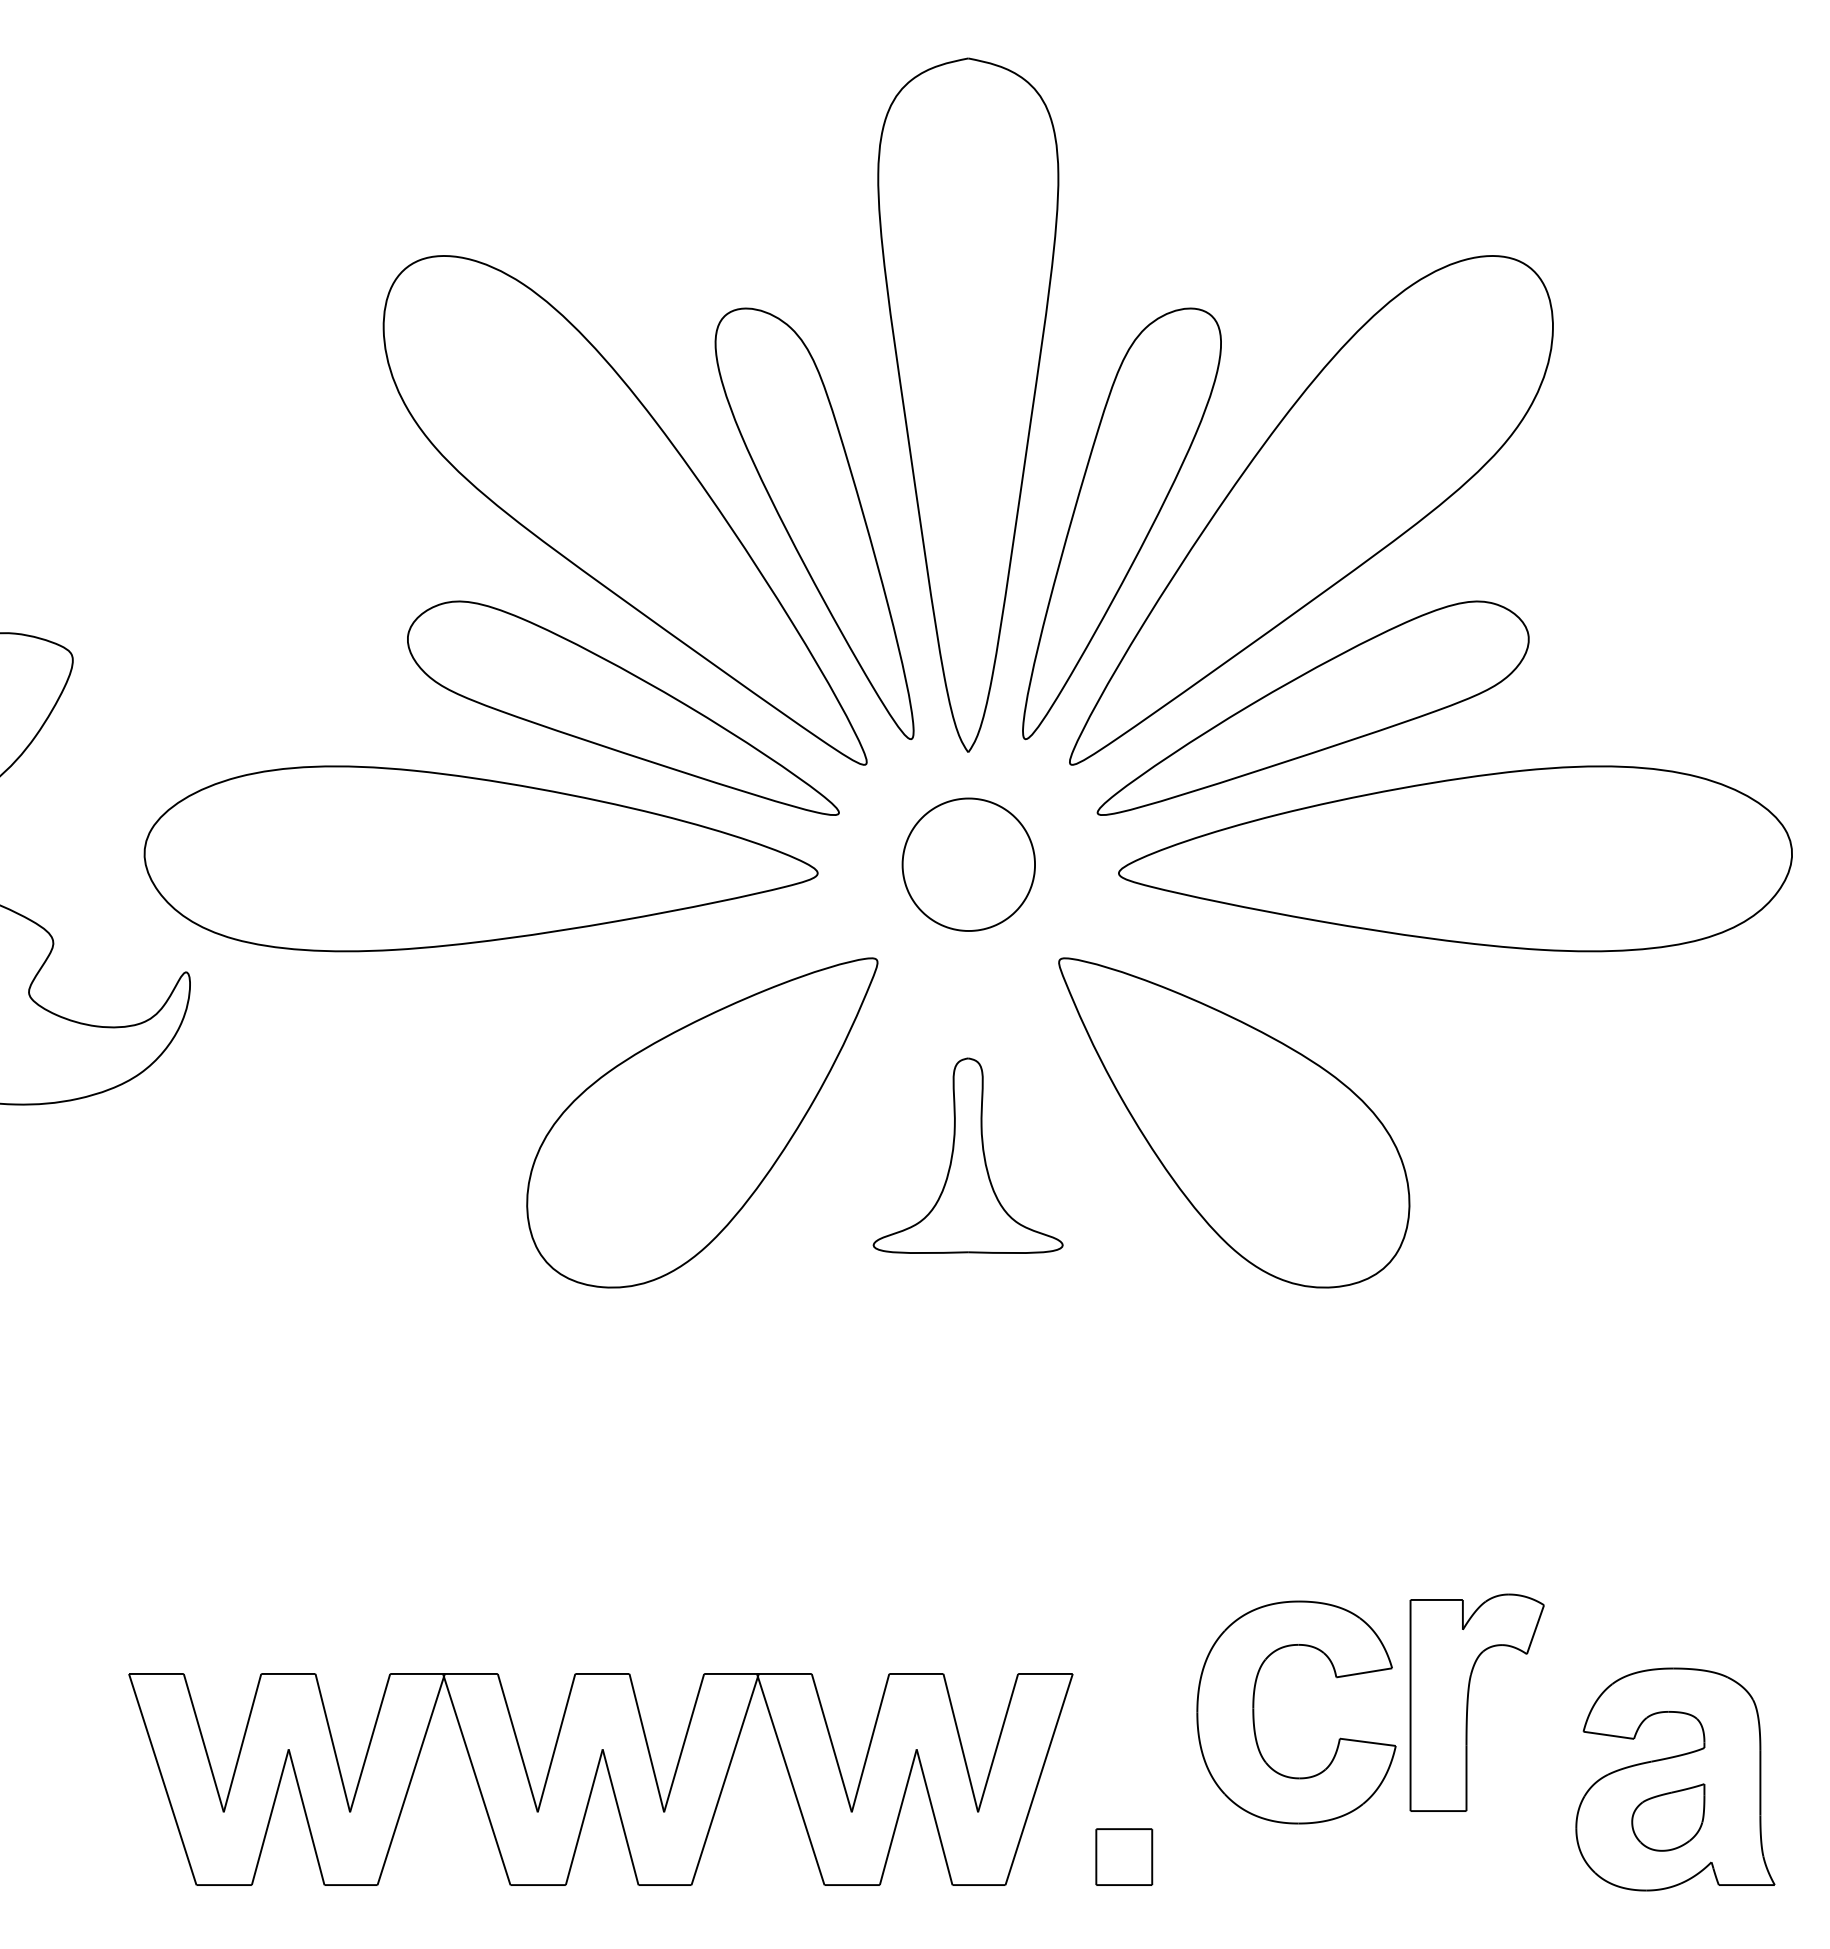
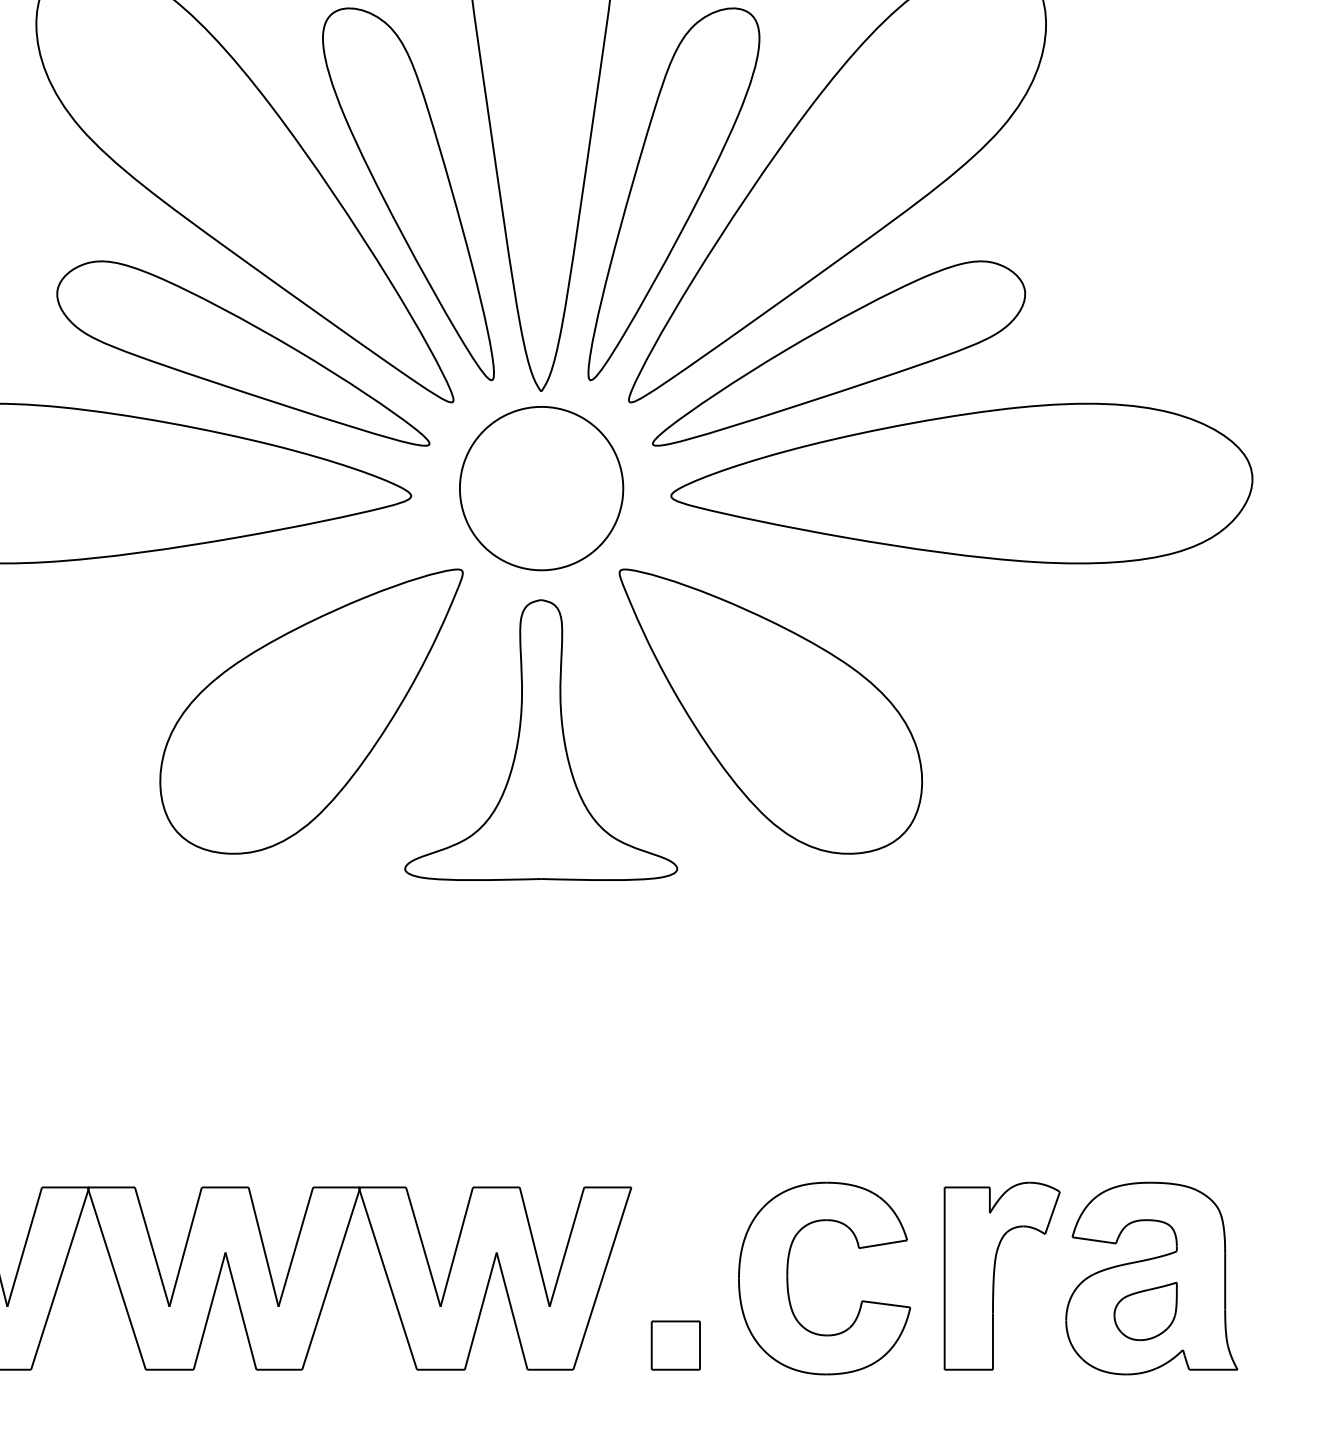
part: (968, 864) -> (541, 488), size x1.43
part: (967, 1155) -> (540, 739), size x1.67
part: (1468, 1702) -> (994, 1275), moved
part: (1254, 1712) -> (788, 1278), moved

